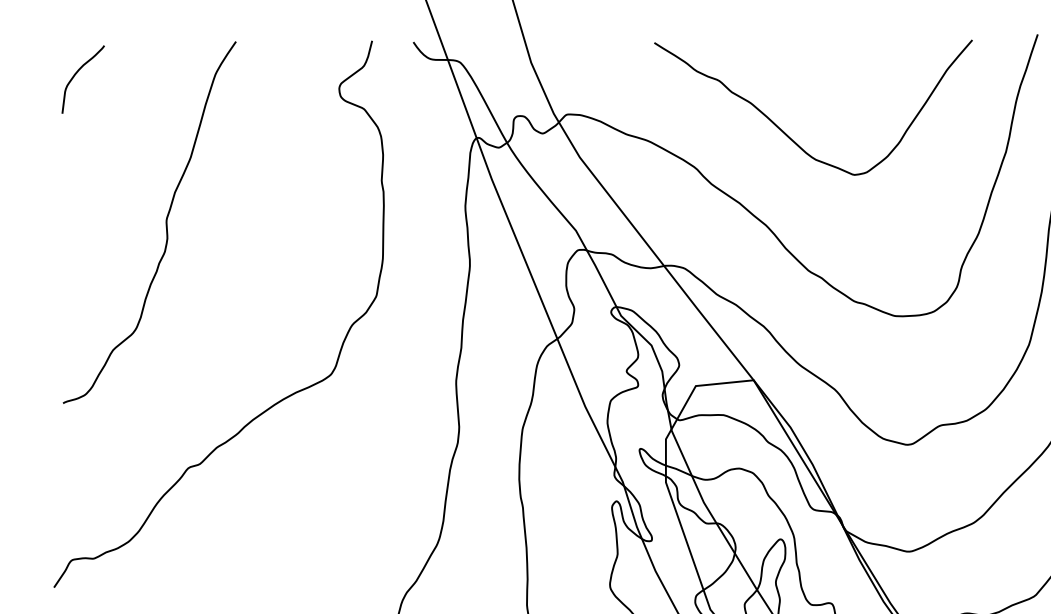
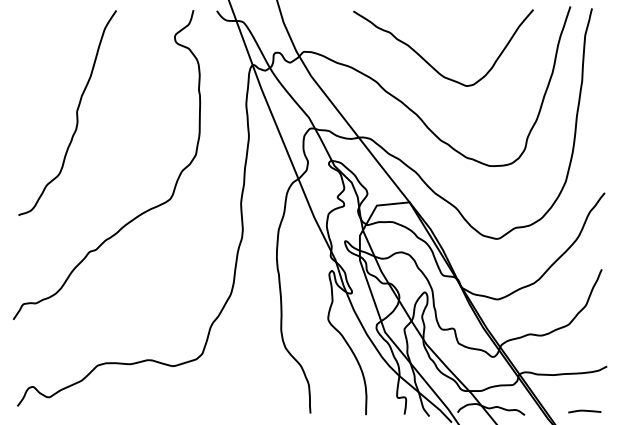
curve: (78, 73) -> (27, 28), removed

